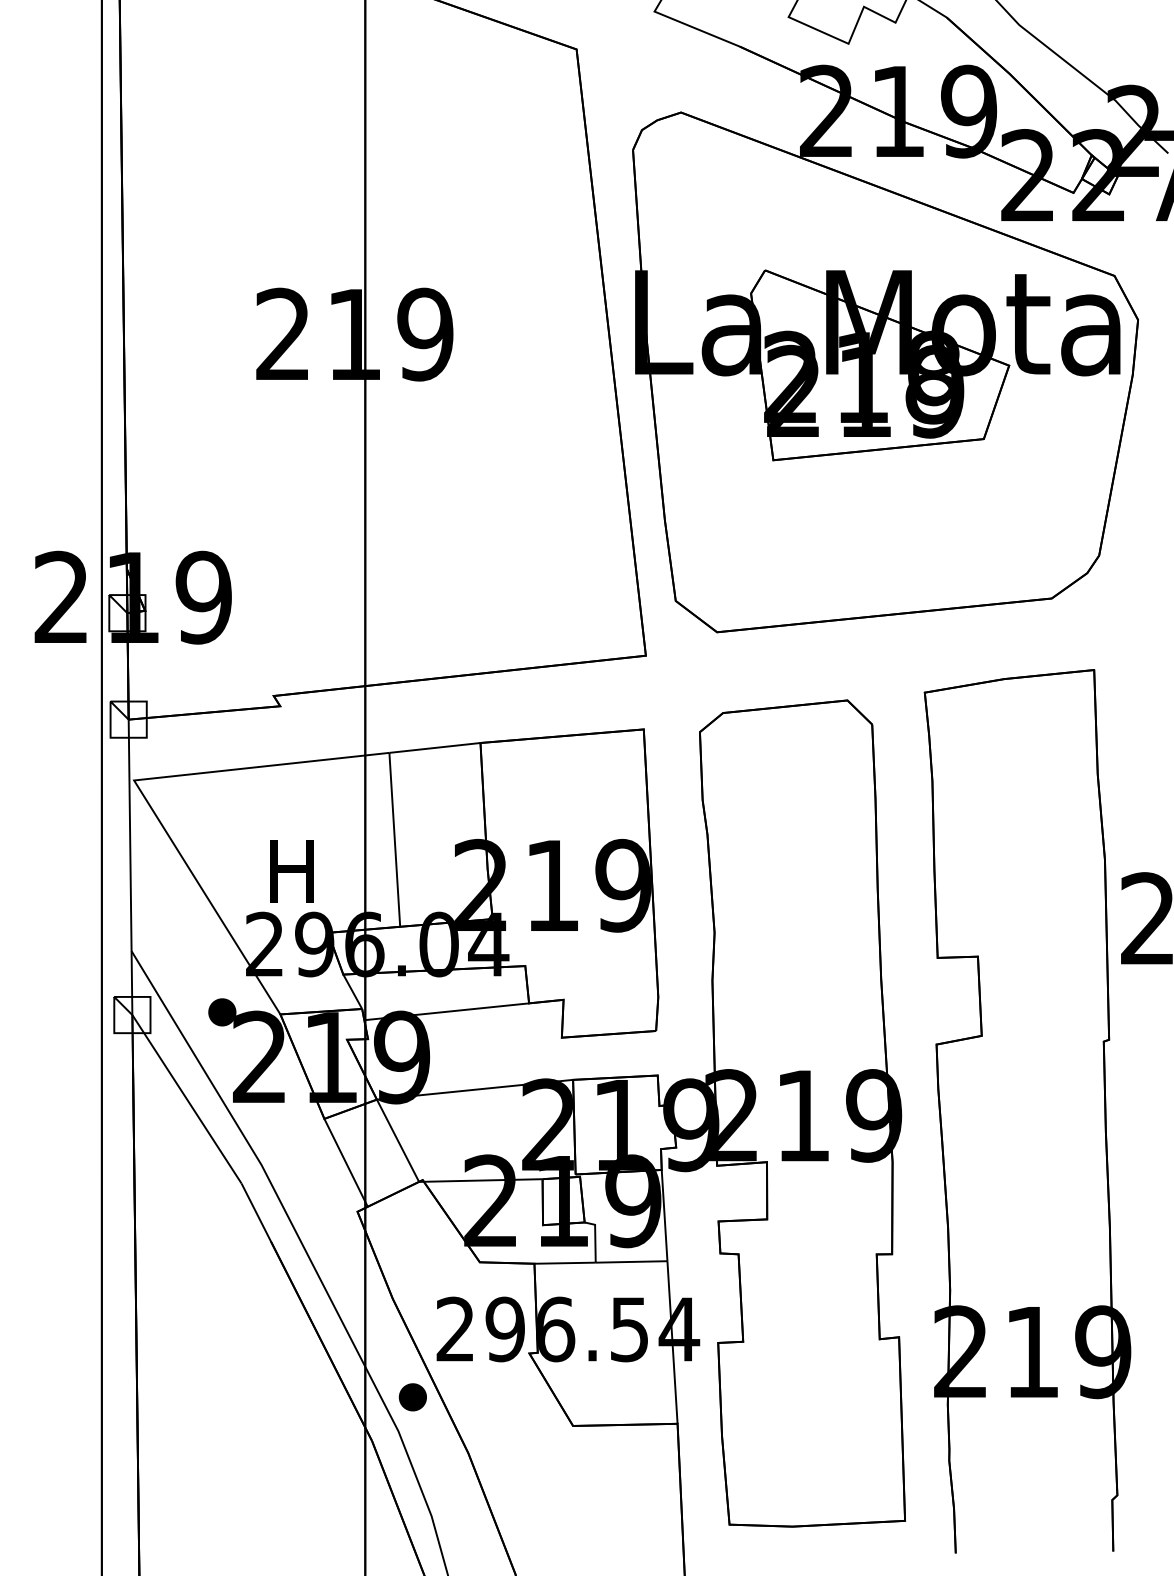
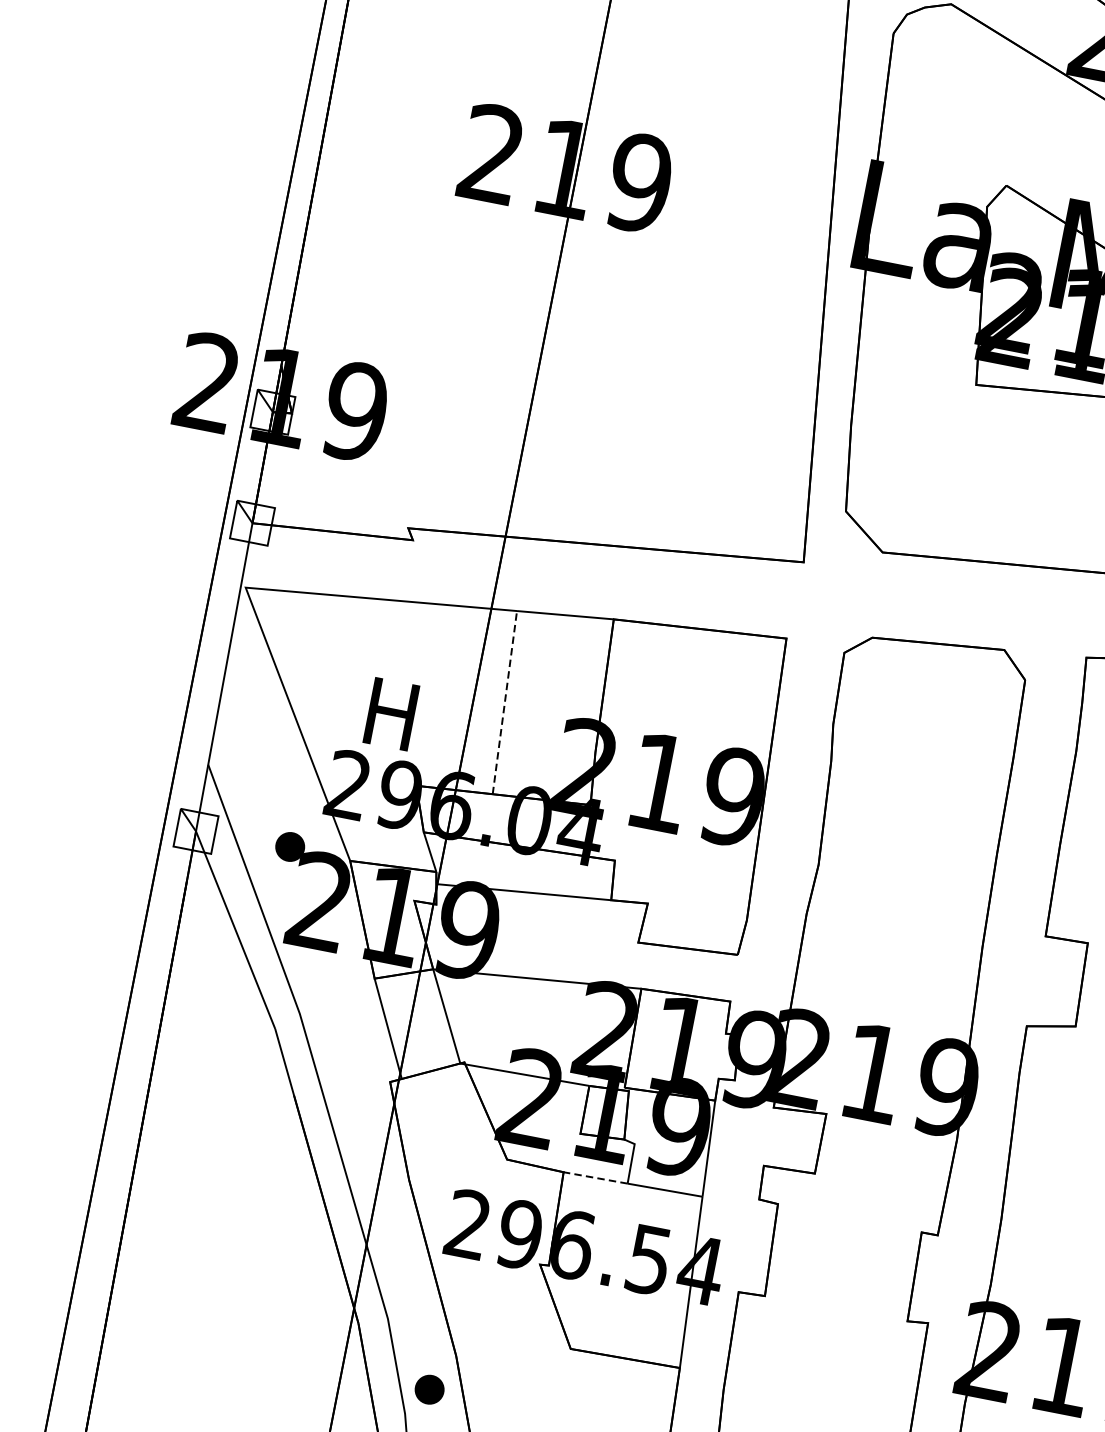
line: (394, 839) -> (504, 702), solid -> dashed
line: (565, 1263) -> (596, 1178), solid -> dashed
part: (412, 1397) -> (429, 1389), moved

